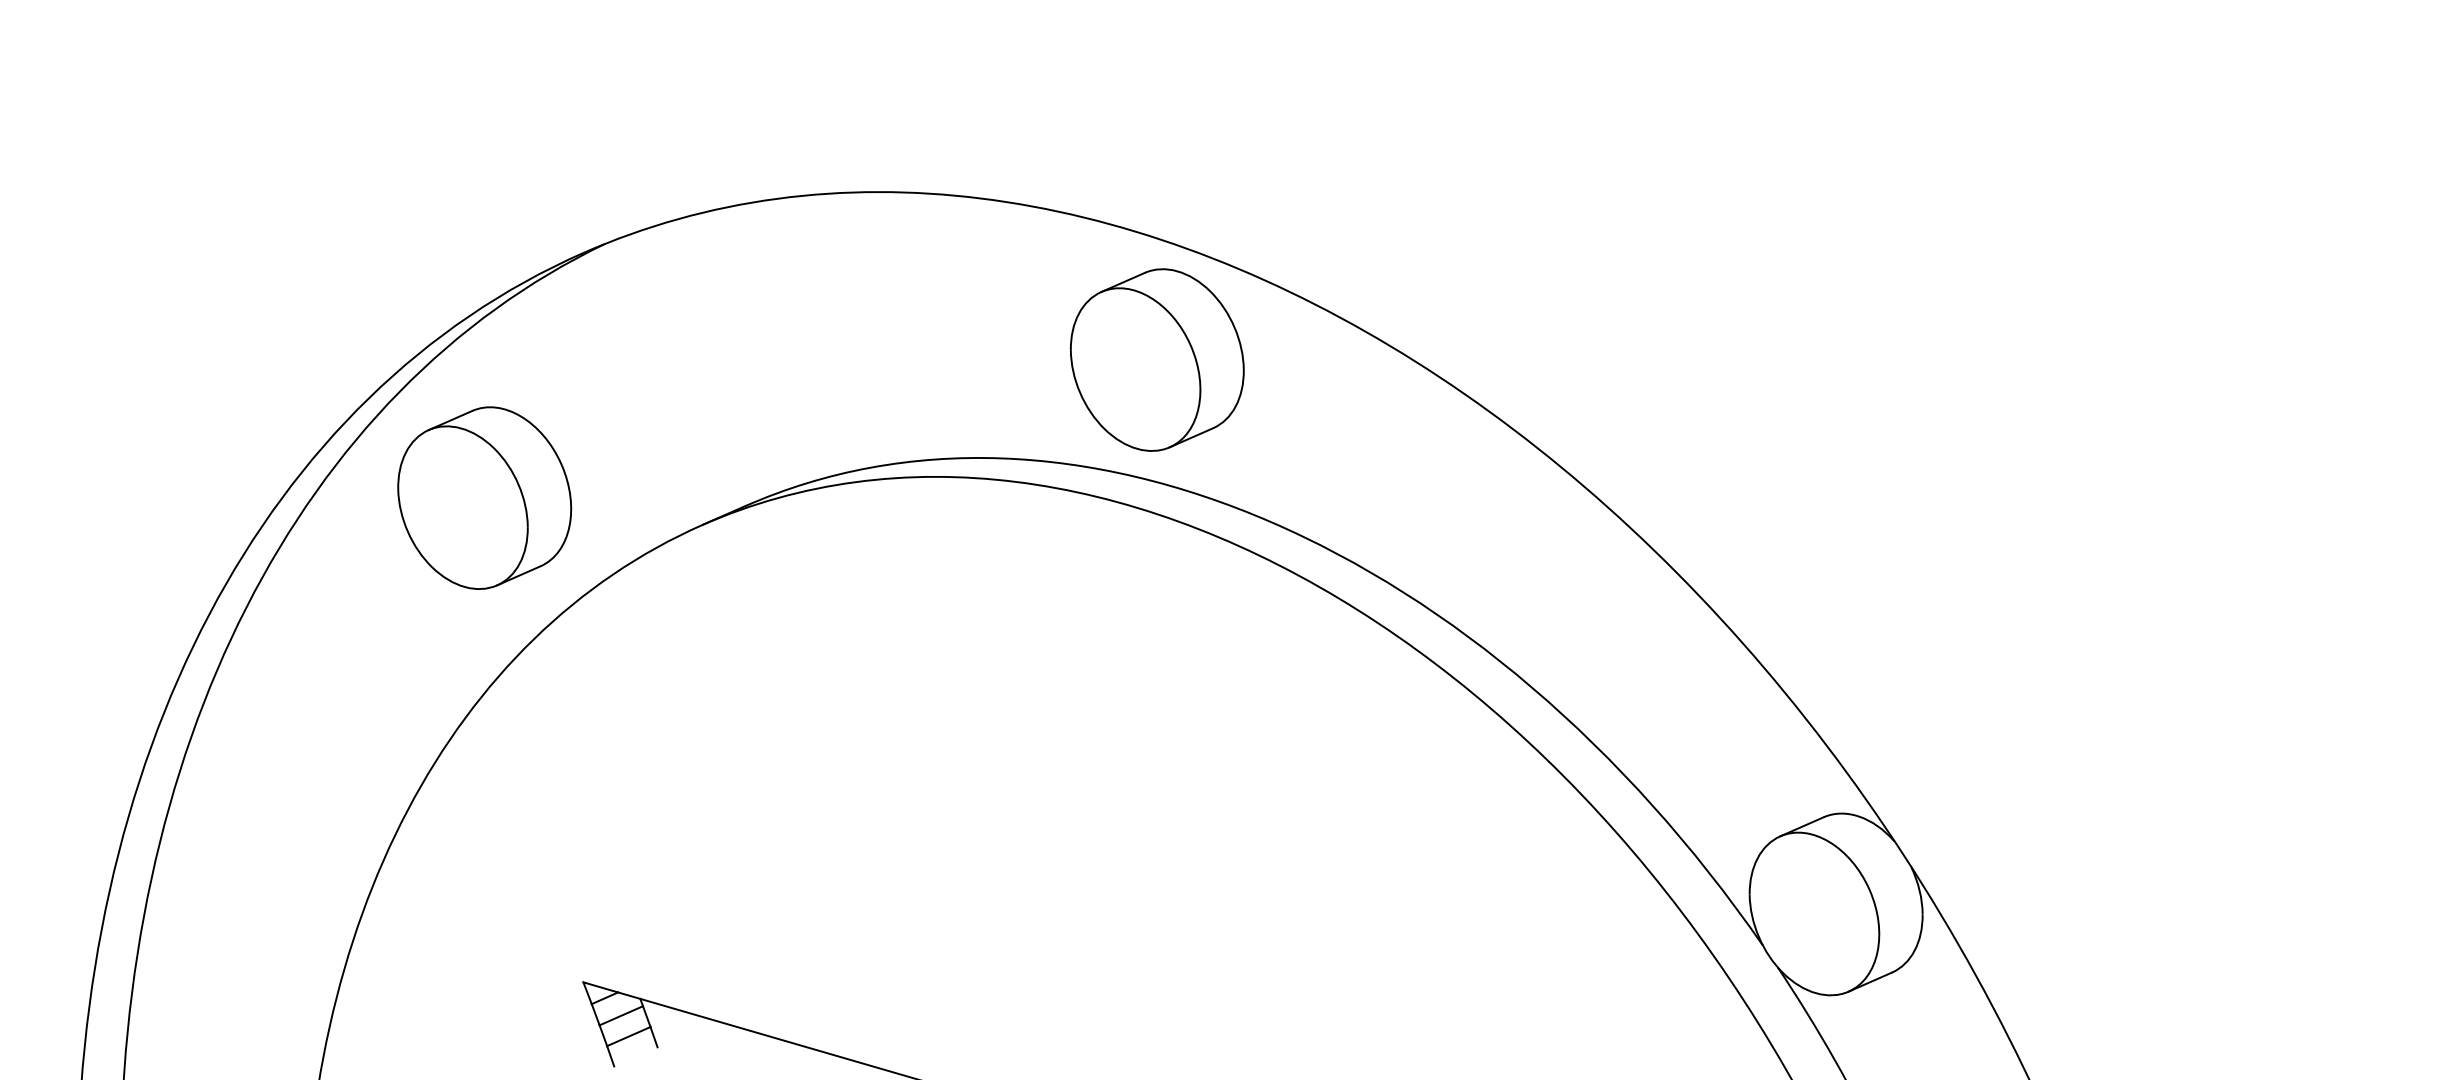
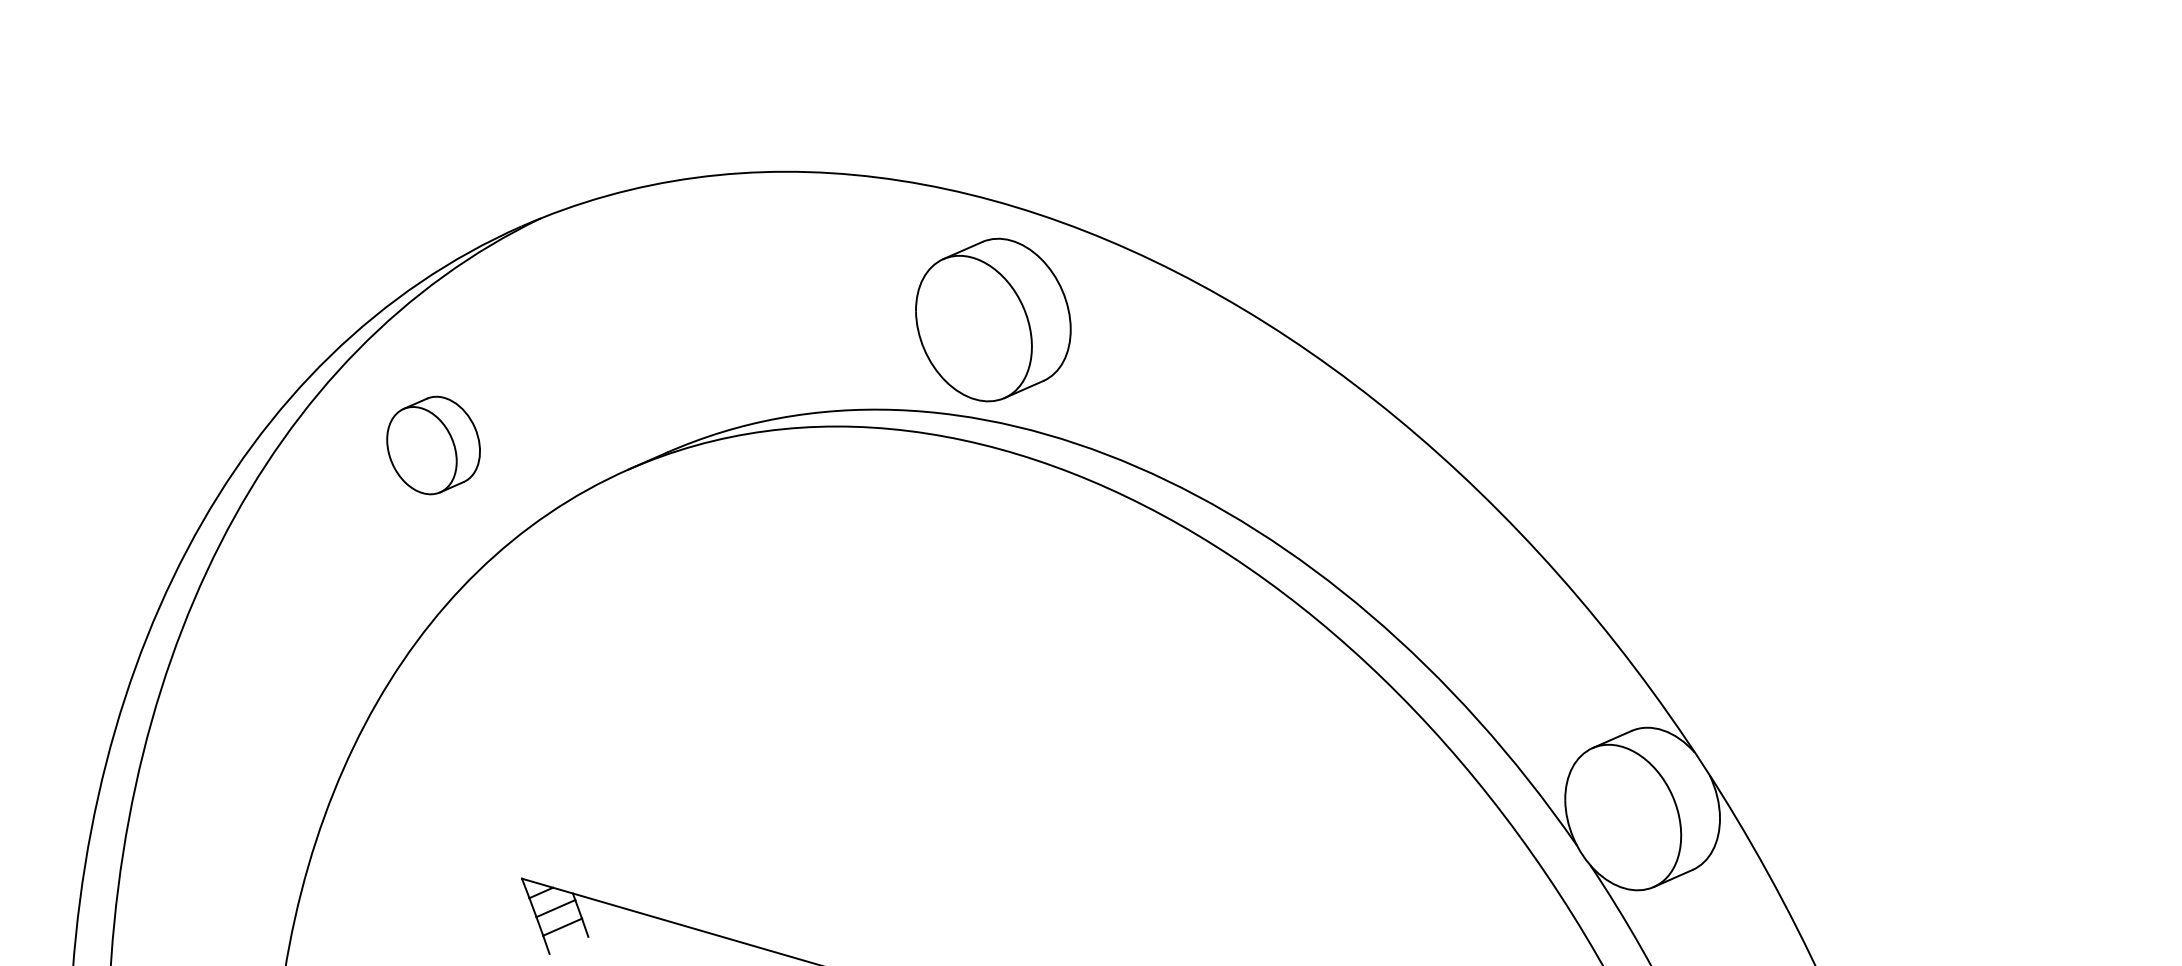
part: (1157, 359) -> (993, 319), moved
part: (484, 498) -> (433, 445), size x0.6

